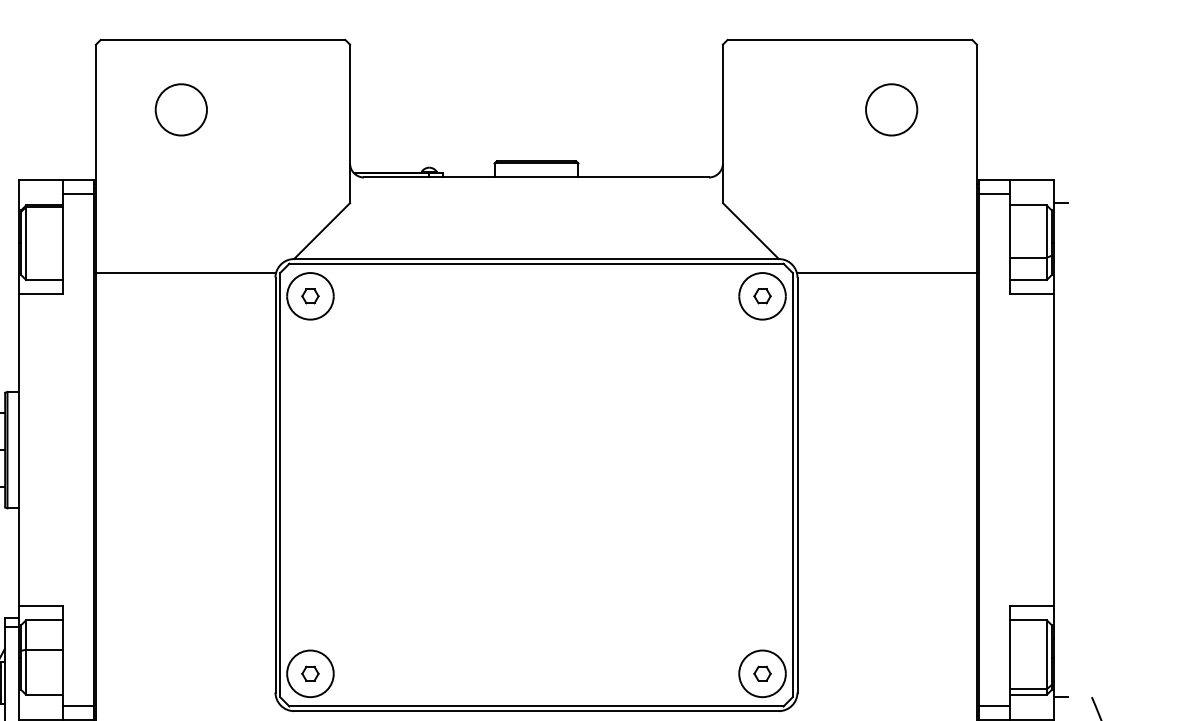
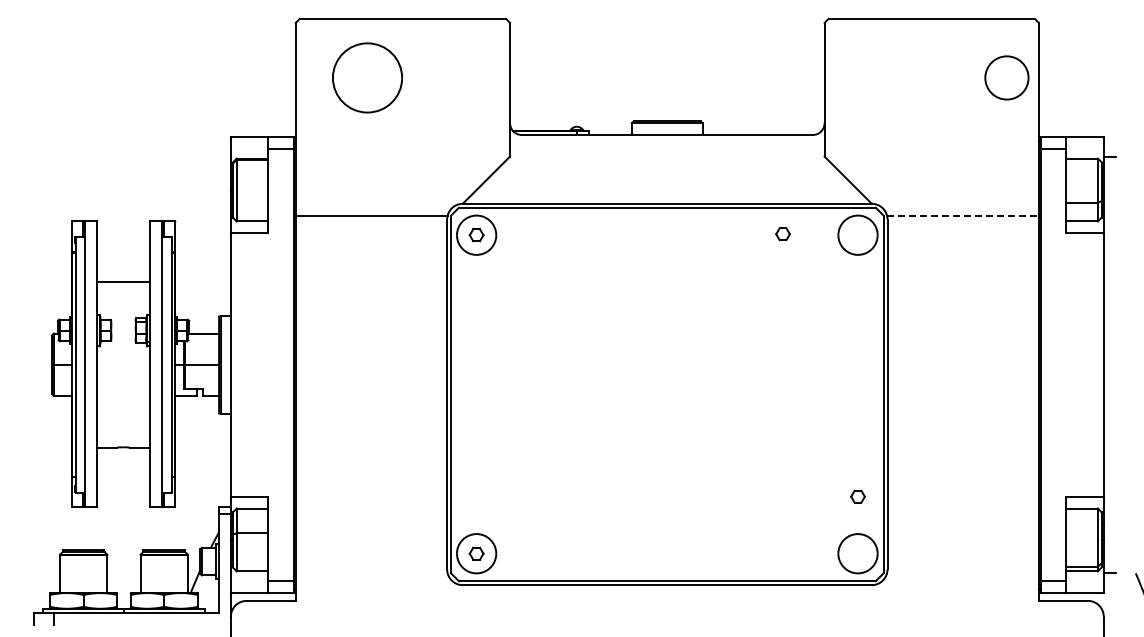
part: (181, 109) -> (367, 77), size x1.6
part: (891, 109) -> (1006, 77), moved
line: (886, 272) -> (962, 215), solid -> dashed
part: (761, 296) -> (782, 234), moved
part: (761, 673) -> (857, 496), moved

